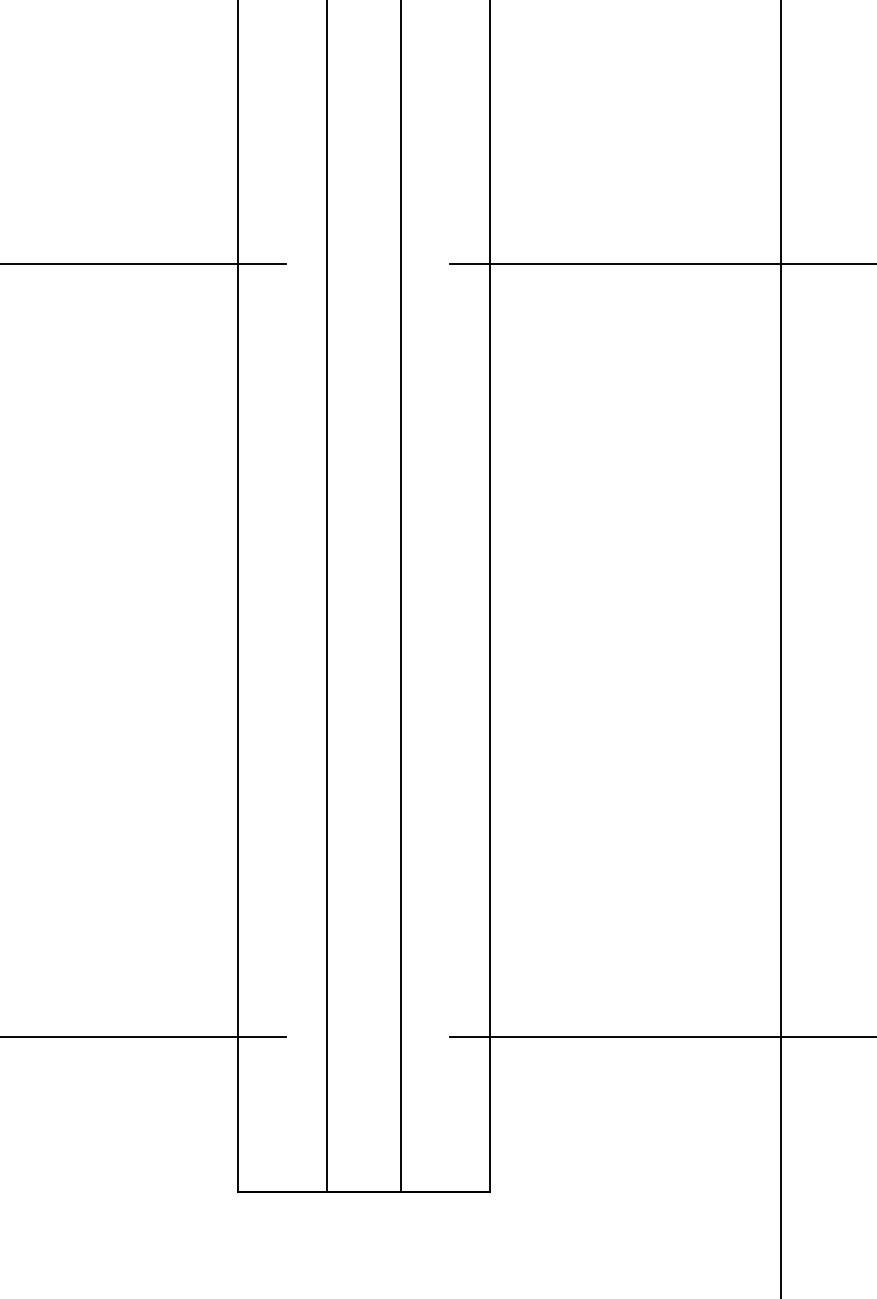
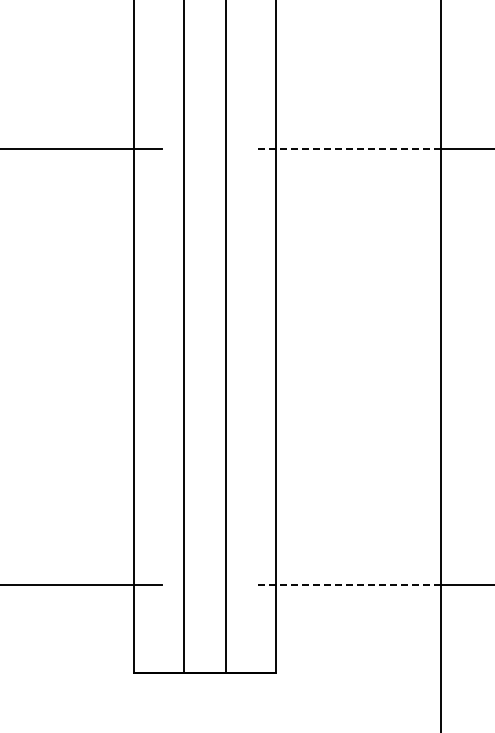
line: (613, 263) -> (346, 148), solid -> dashed
line: (613, 1037) -> (346, 585), solid -> dashed

